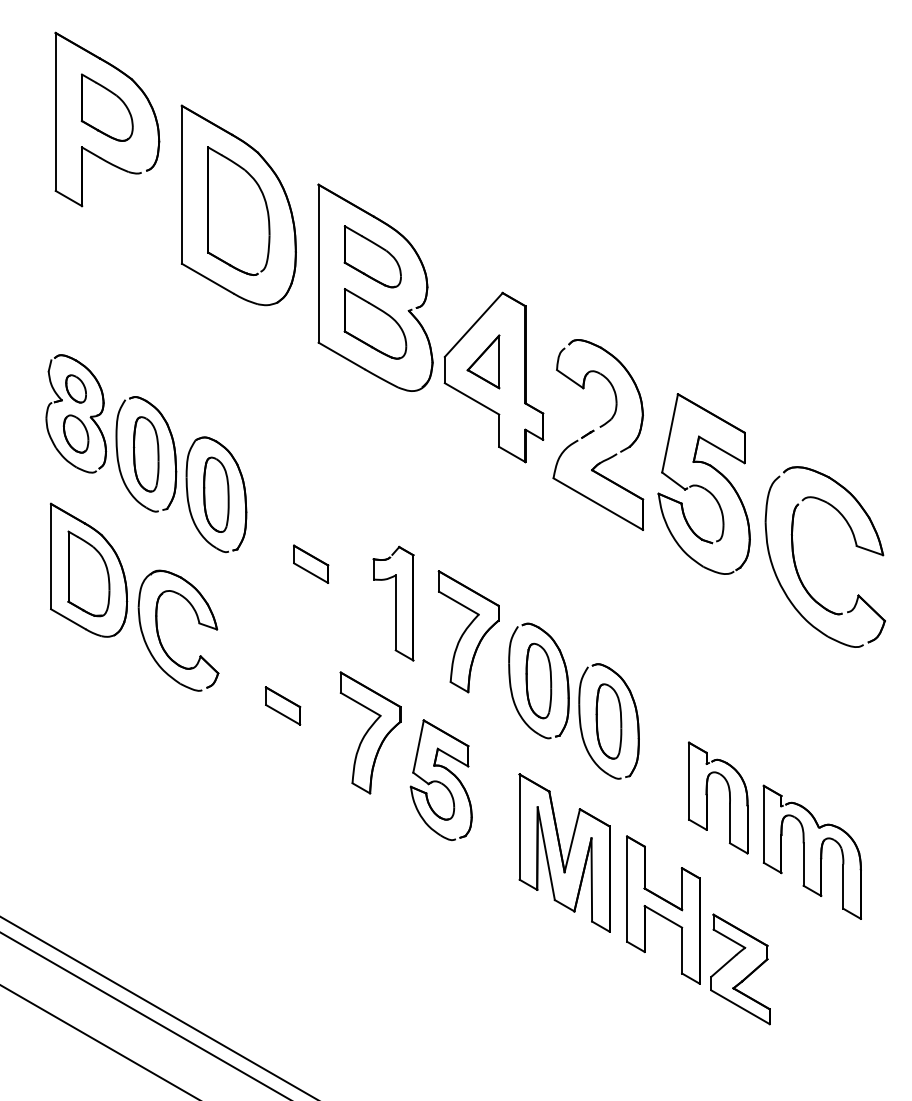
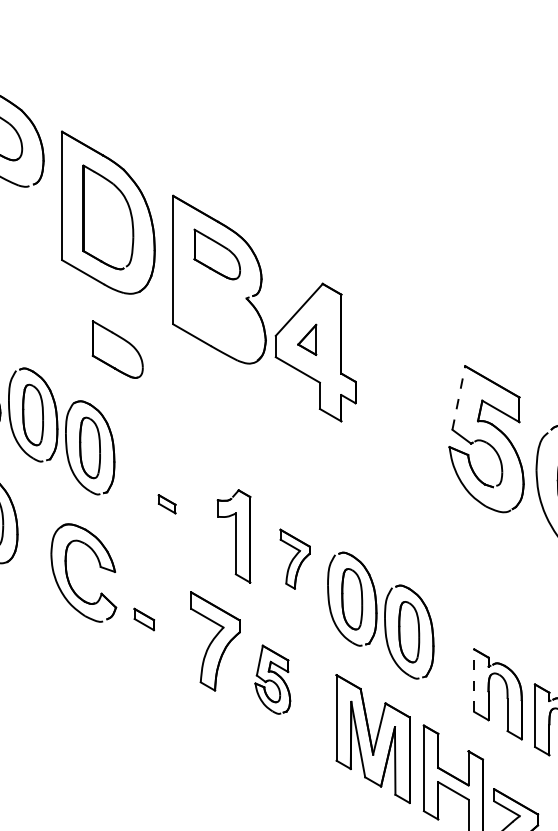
part: (375, 323) -> (117, 349), moved
part: (483, 361) -> (307, 339), size x0.7
line: (670, 433) -> (459, 398), solid -> dashed
part: (598, 434) -> (400, 398), removed
part: (311, 563) -> (167, 503), size x0.6
part: (468, 631) -> (295, 558), size x0.6
part: (159, 635) -> (68, 576), moved
part: (282, 705) -> (143, 619), size x0.7
part: (440, 779) -> (272, 679), size x0.7
line: (689, 780) -> (474, 680), solid -> dashed

